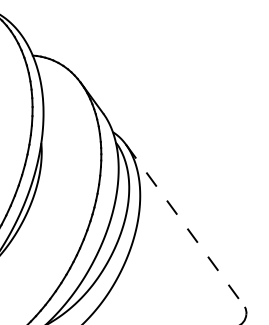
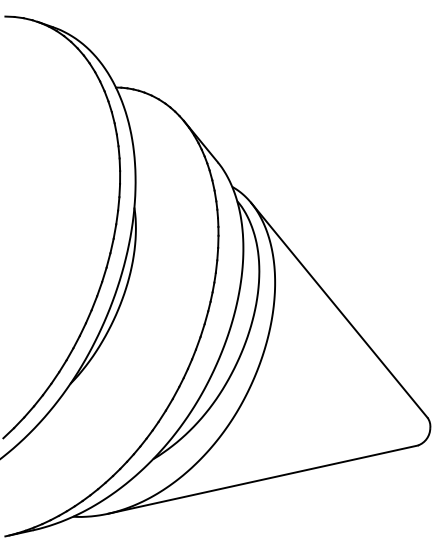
line: (185, 225) -> (339, 310), dashed -> solid

